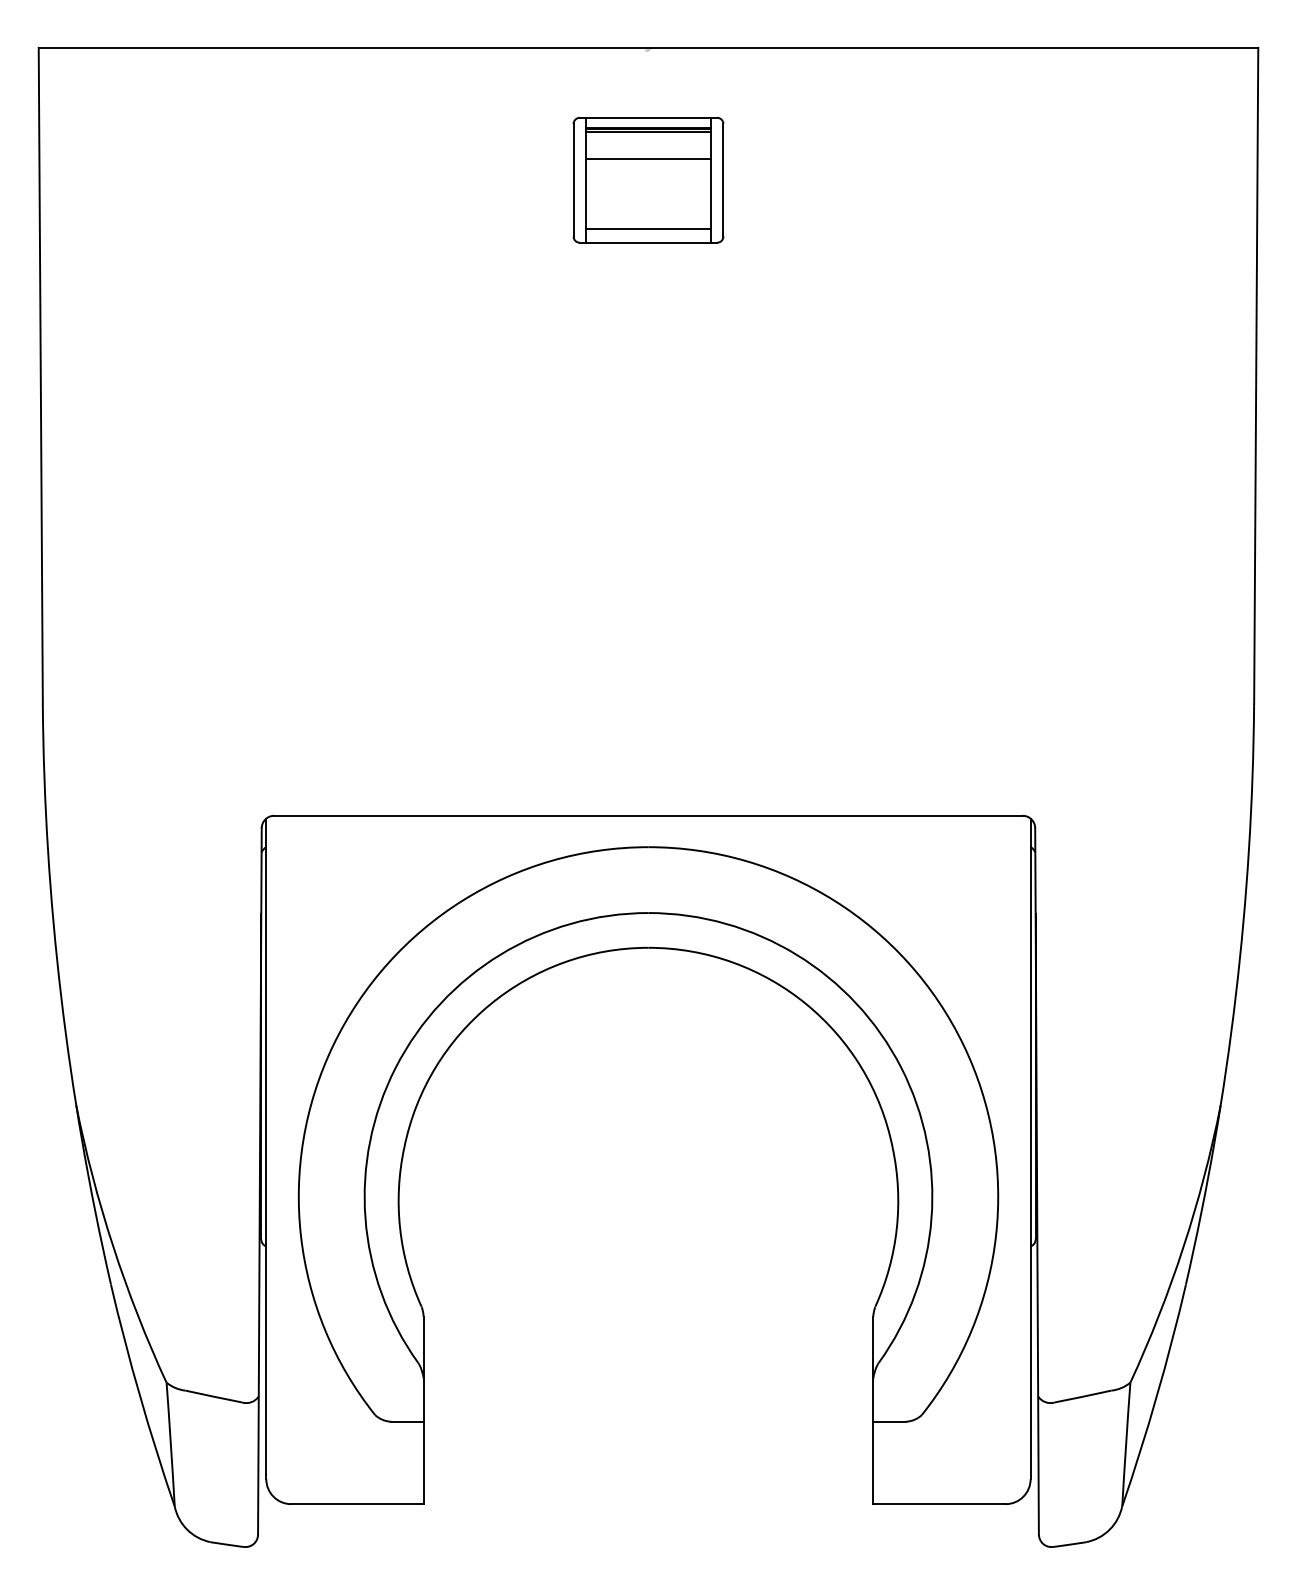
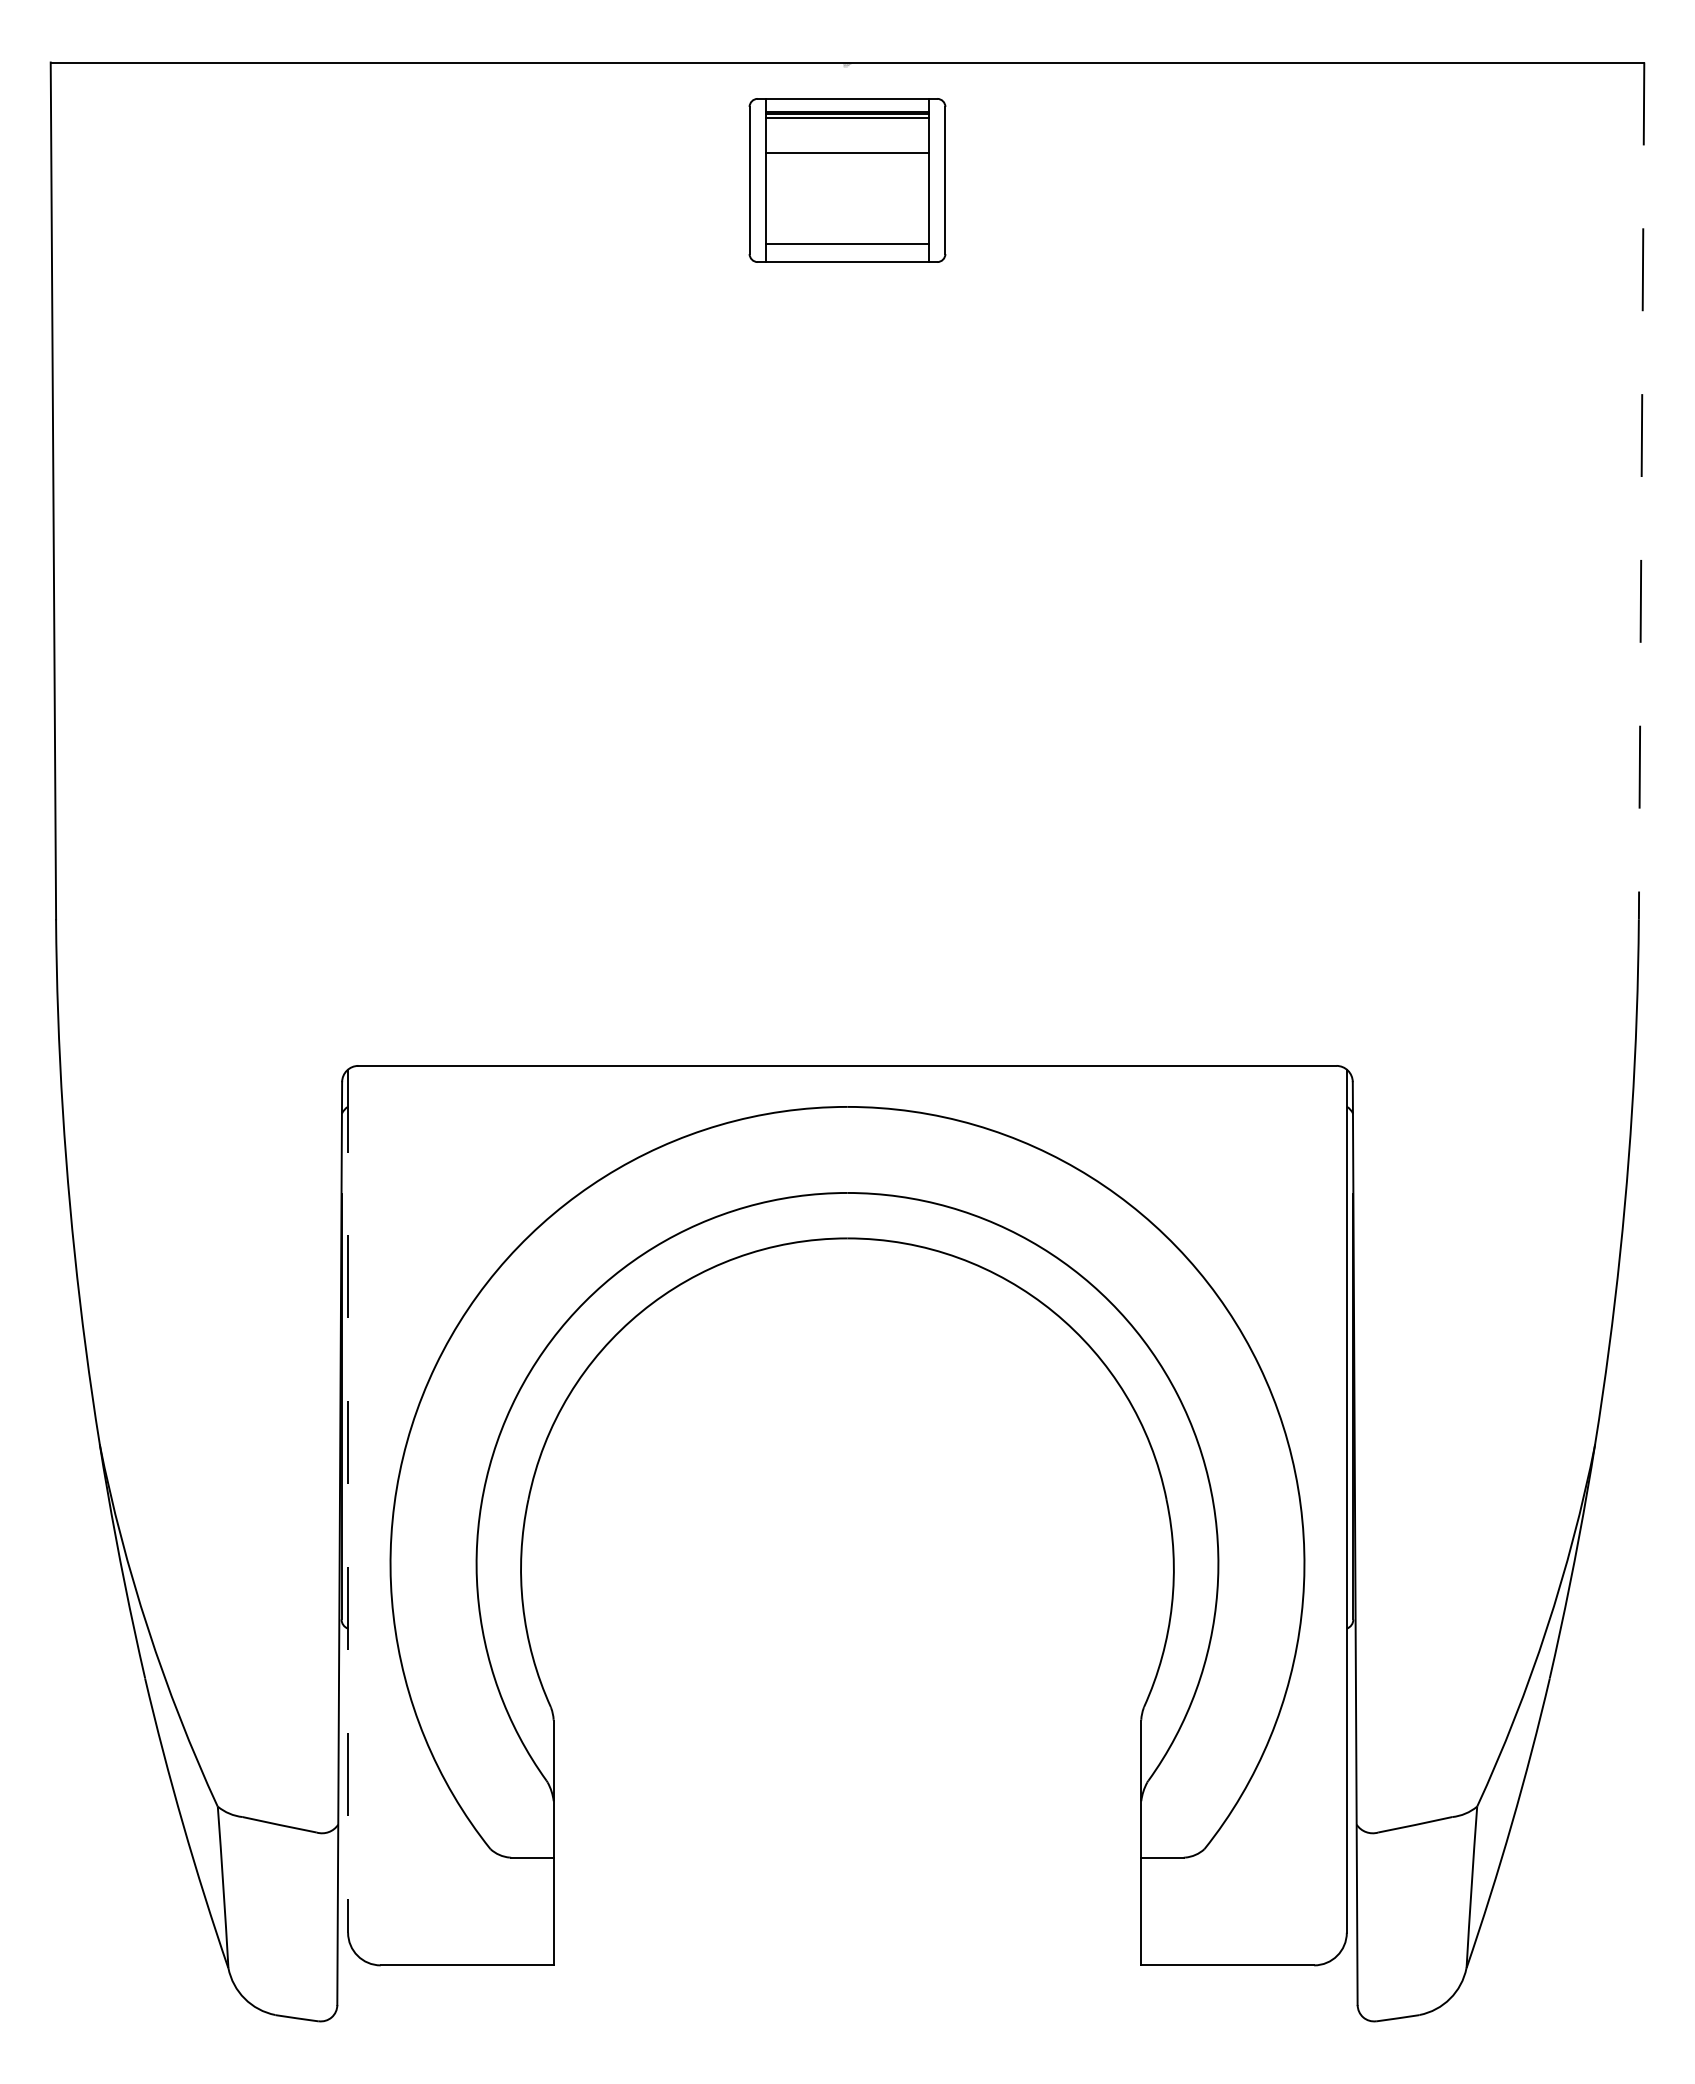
part: (648, 180) -> (847, 180), moved
line: (1256, 376) -> (1641, 491), solid -> dashed
line: (266, 1149) -> (348, 1501), solid -> dashed

